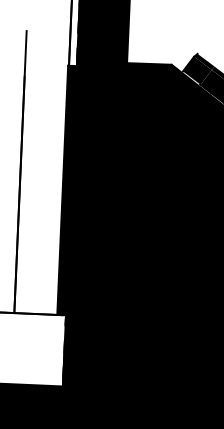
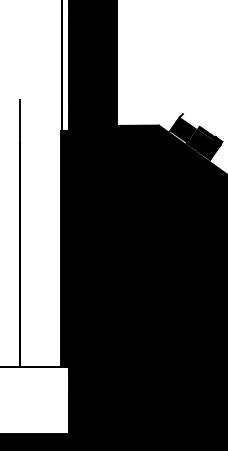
fill: (204, 61) -> (189, 121), removed

